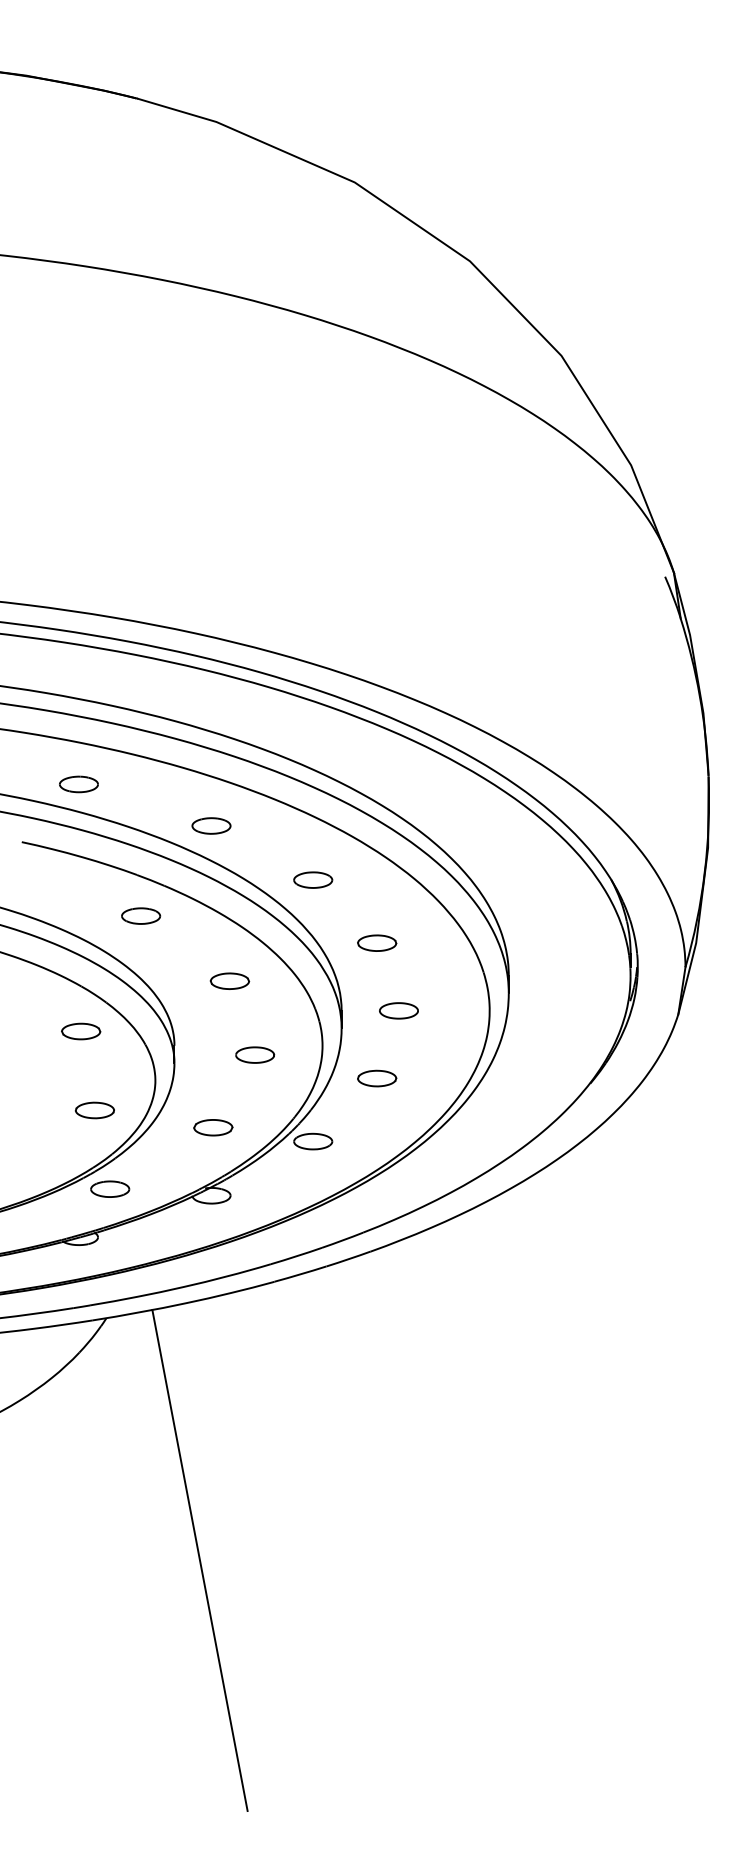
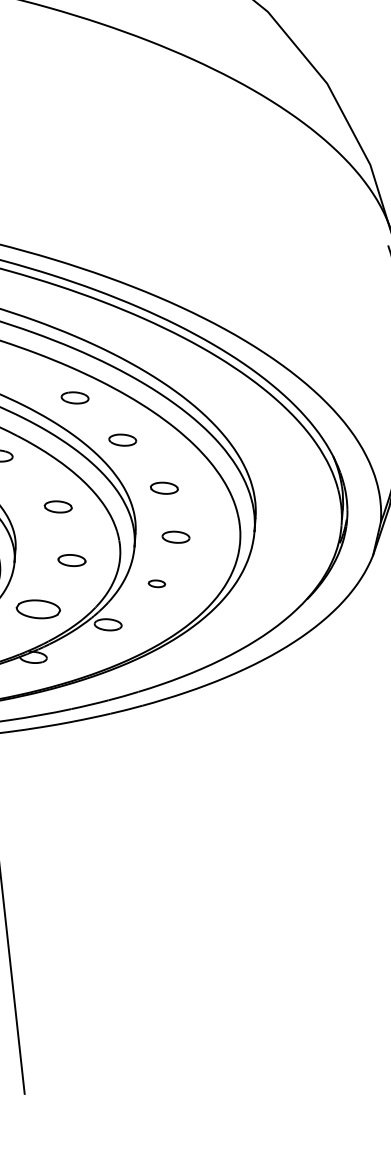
part: (211, 825) -> (75, 397), moved
part: (377, 1078) -> (157, 583), size x0.6
part: (213, 1127) -> (38, 609), size x1.6

